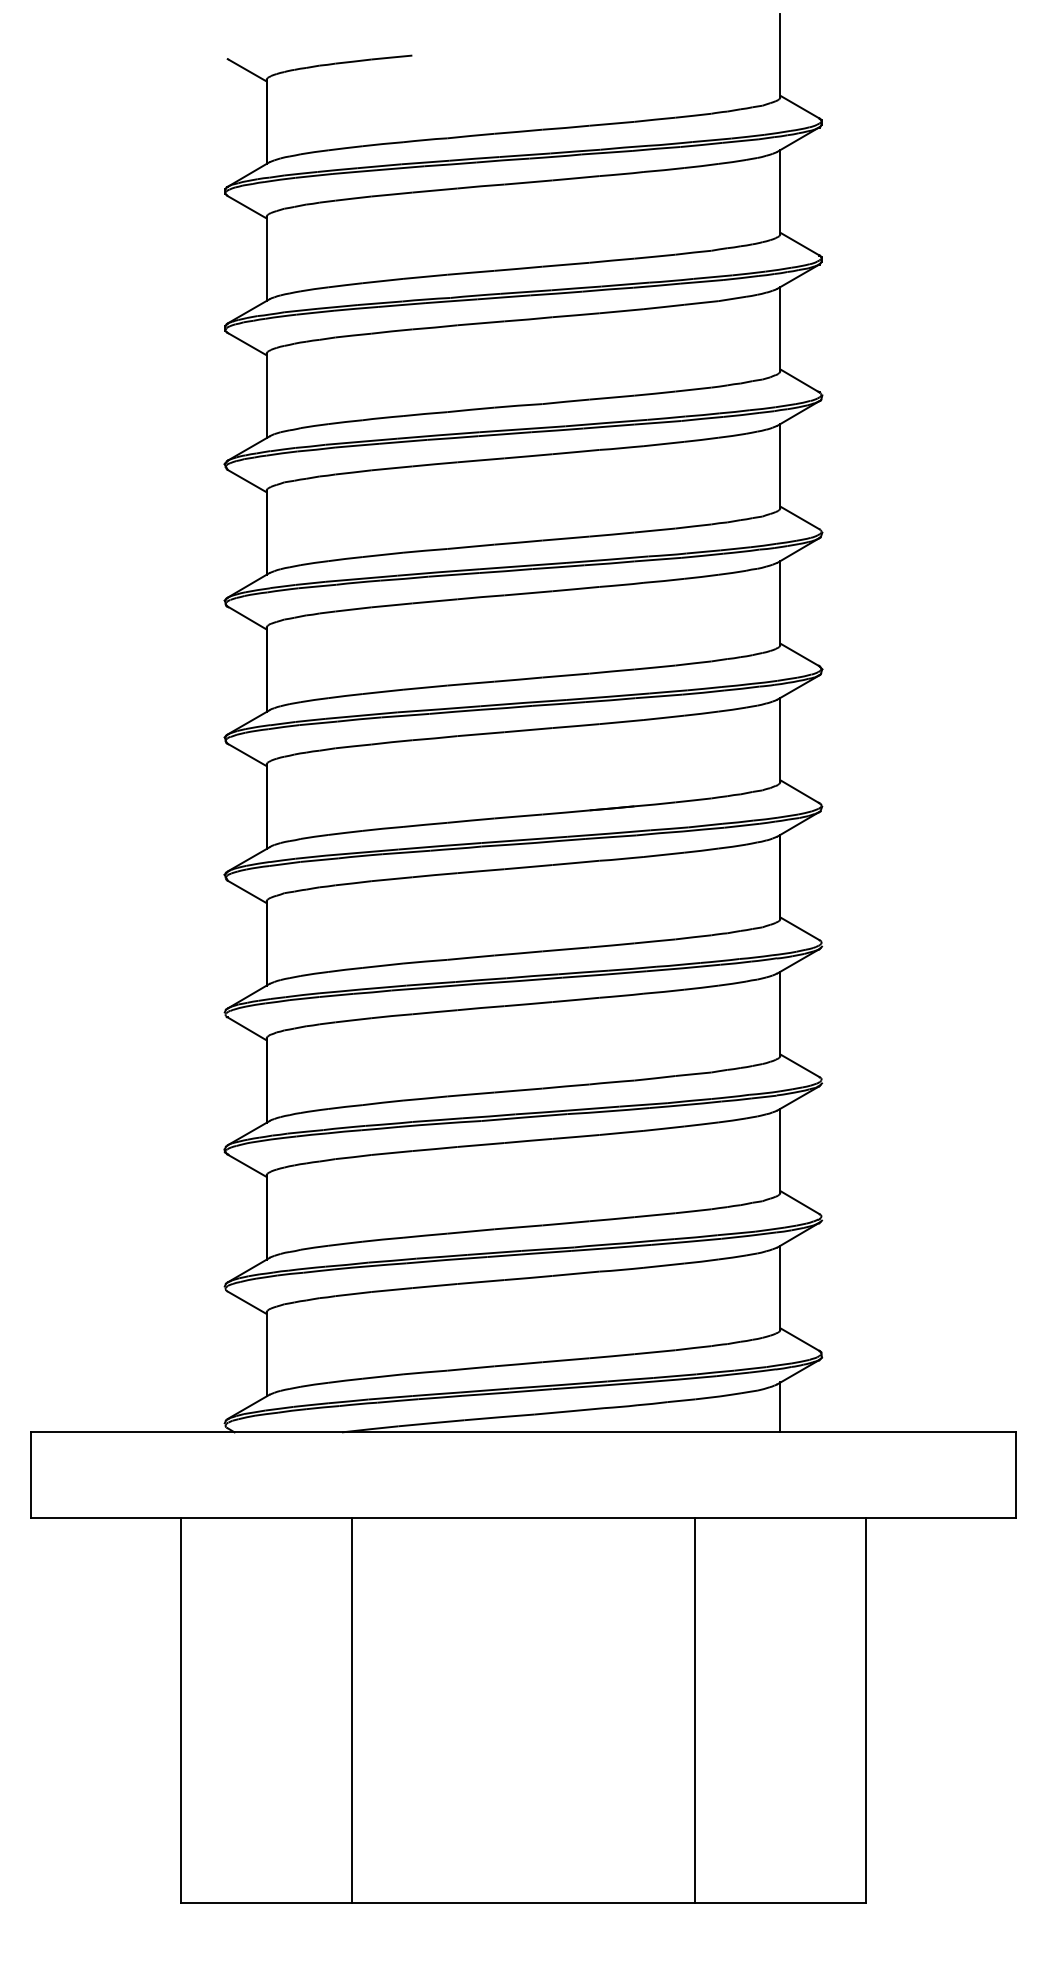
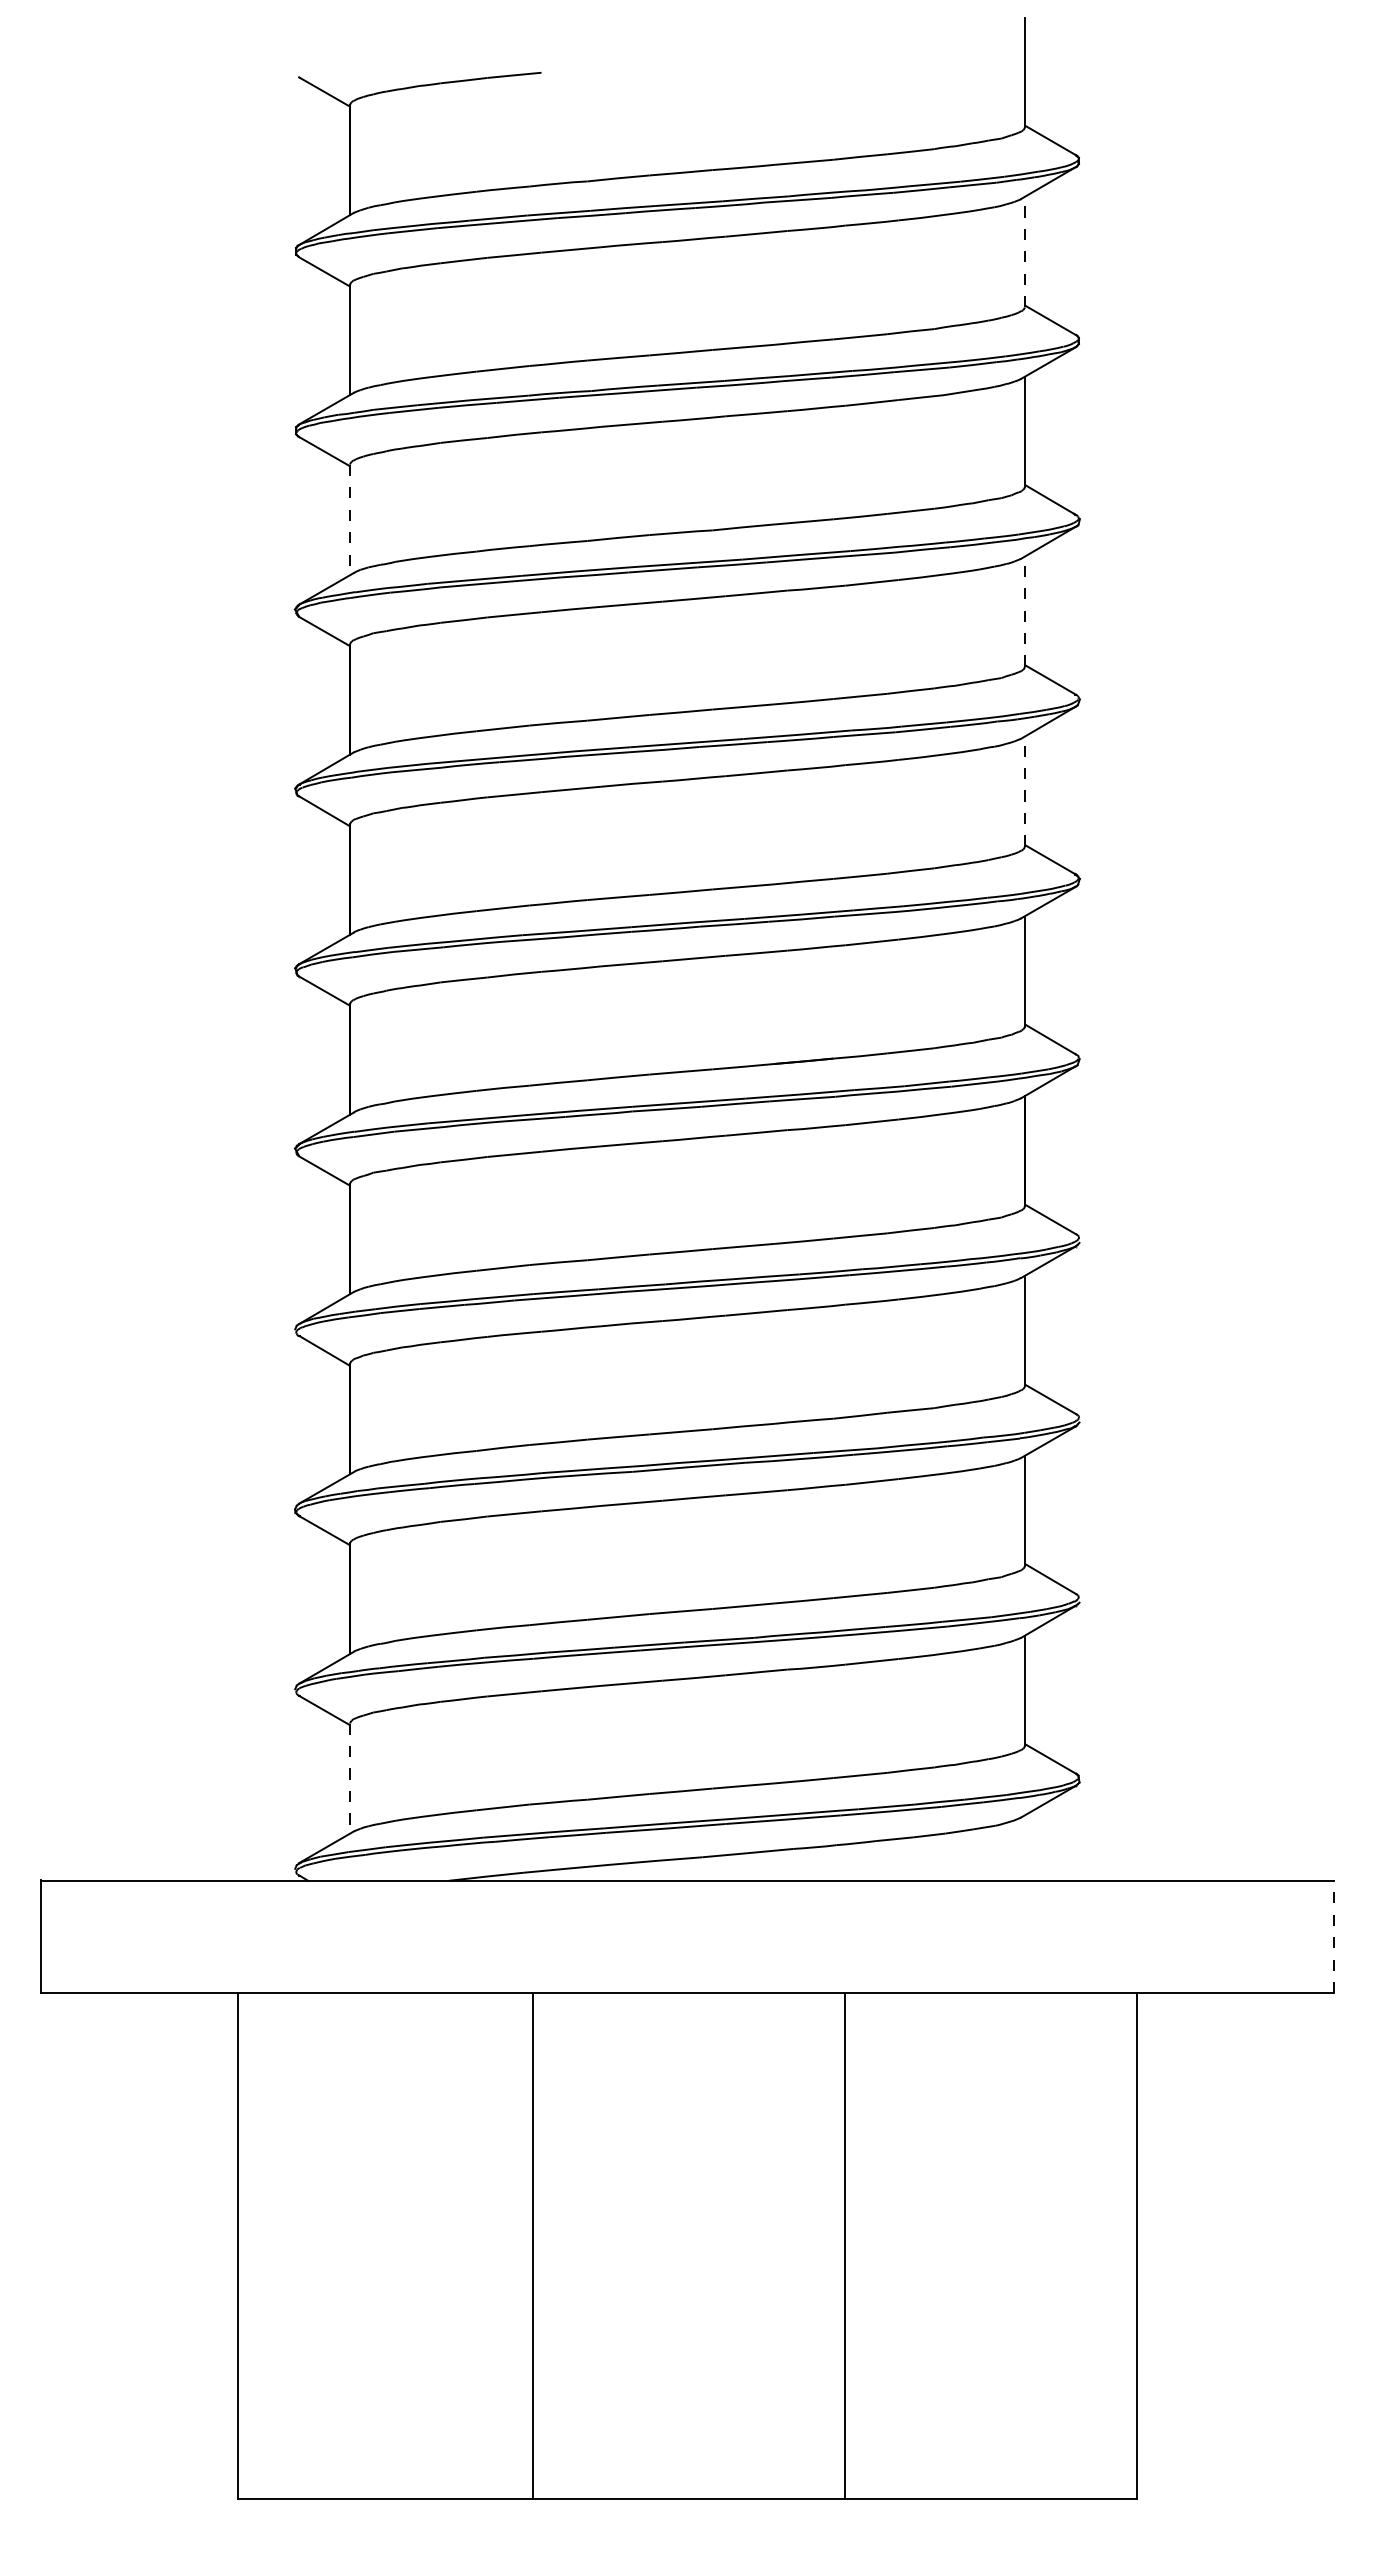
line: (780, 191) -> (1024, 251), solid -> dashed
line: (266, 396) -> (350, 520), solid -> dashed
line: (780, 465) -> (1024, 611), solid -> dashed
line: (780, 602) -> (1024, 790), solid -> dashed
line: (266, 1355) -> (350, 1779), solid -> dashed
line: (780, 1407) -> (1024, 1847), removed
line: (1015, 1474) -> (1333, 1936), solid -> dashed
line: (352, 1710) -> (532, 2245), moved
line: (694, 1710) -> (845, 2245), moved

